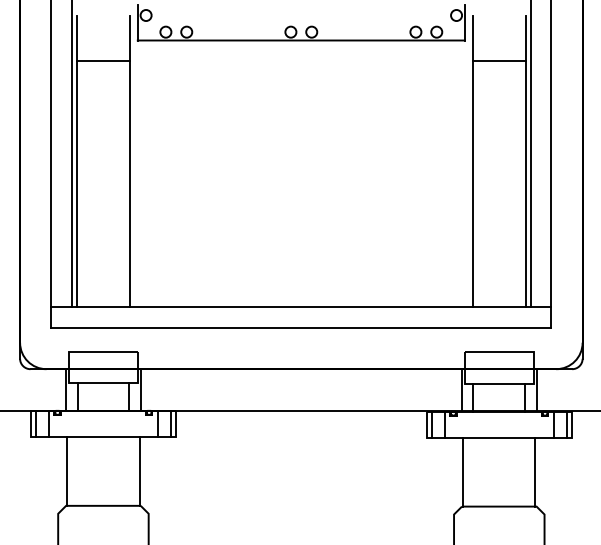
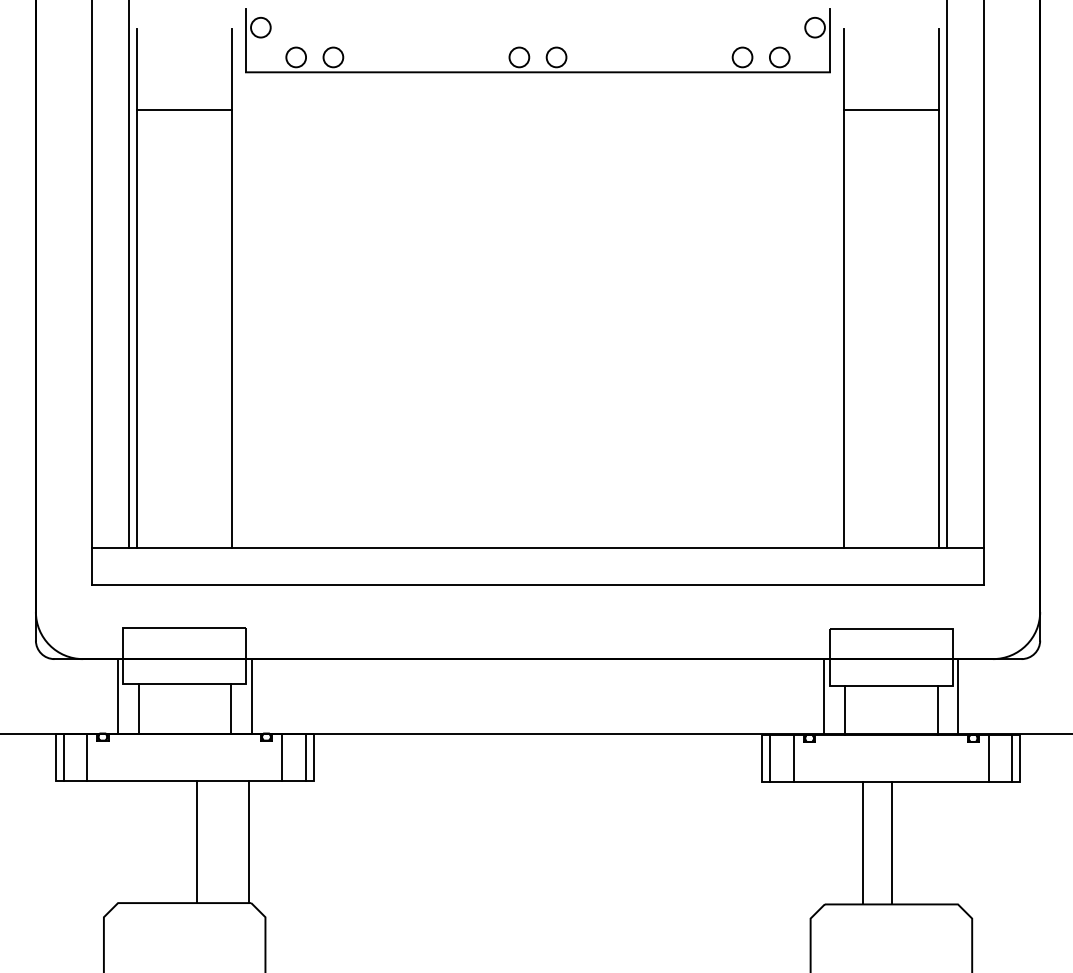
line: (67, 471) -> (197, 841), moved
line: (463, 472) -> (863, 843), moved
line: (535, 472) -> (891, 843), moved

